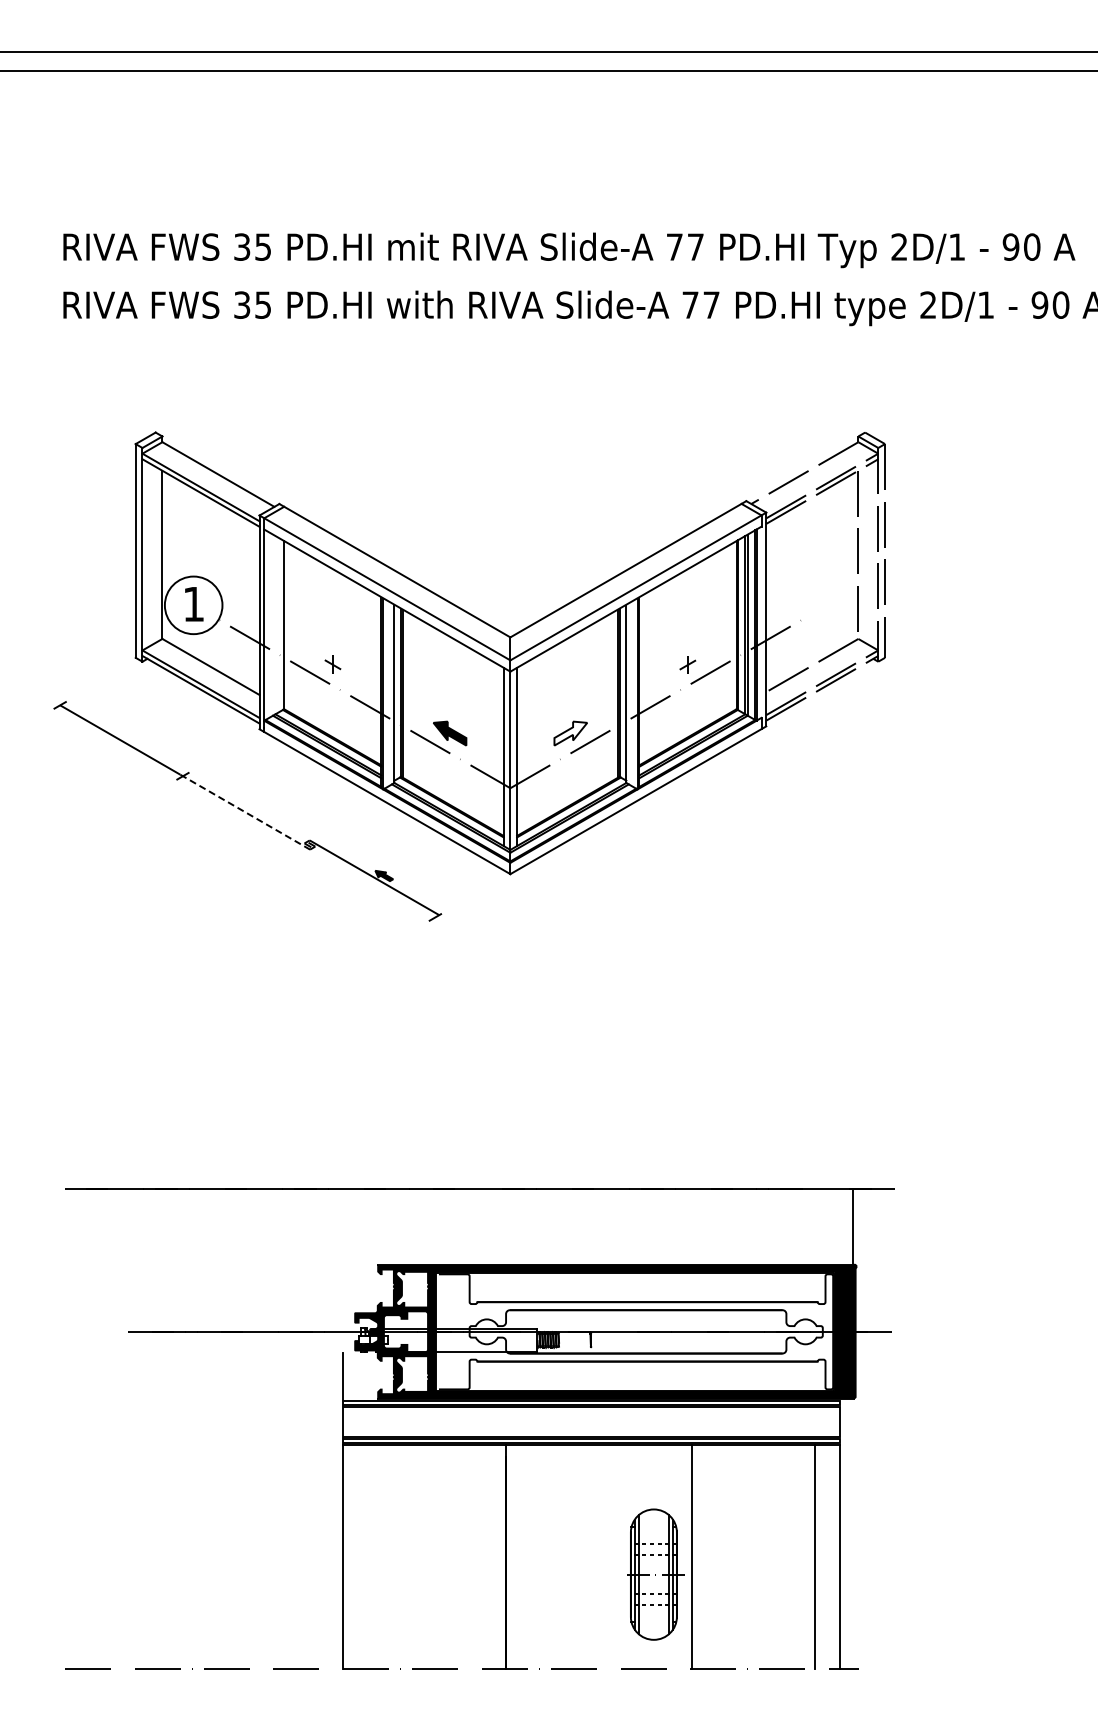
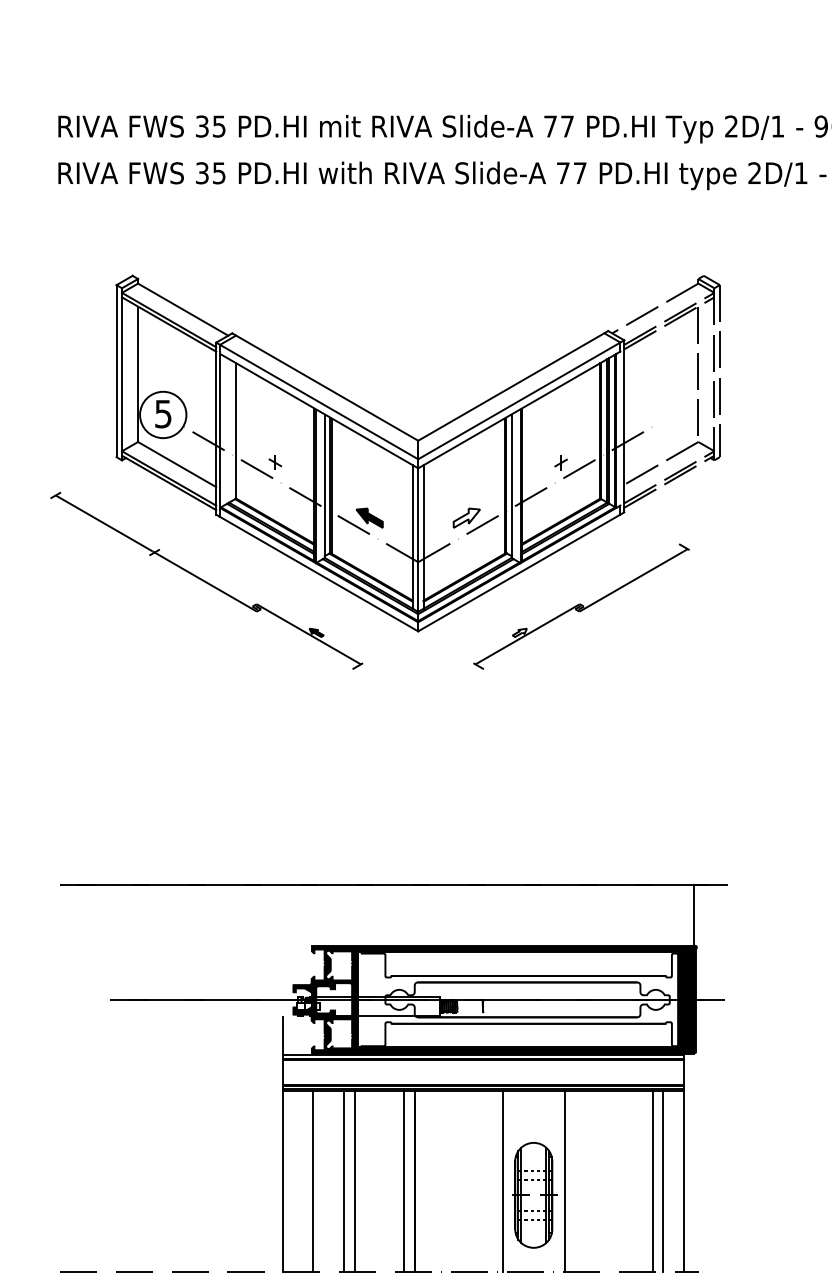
text: (193, 604) -> (163, 414), 1 -> 5
line: (245, 812) -> (204, 581), dashed -> solid
part: (712, 843) -> (580, 606), added
line: (379, 1556) -> (312, 1180), added
line: (418, 1556) -> (344, 1180), added
line: (431, 1556) -> (354, 1180), added
line: (492, 1556) -> (403, 1180), added
line: (615, 1556) -> (502, 1180), added
line: (801, 1556) -> (652, 1180), added

